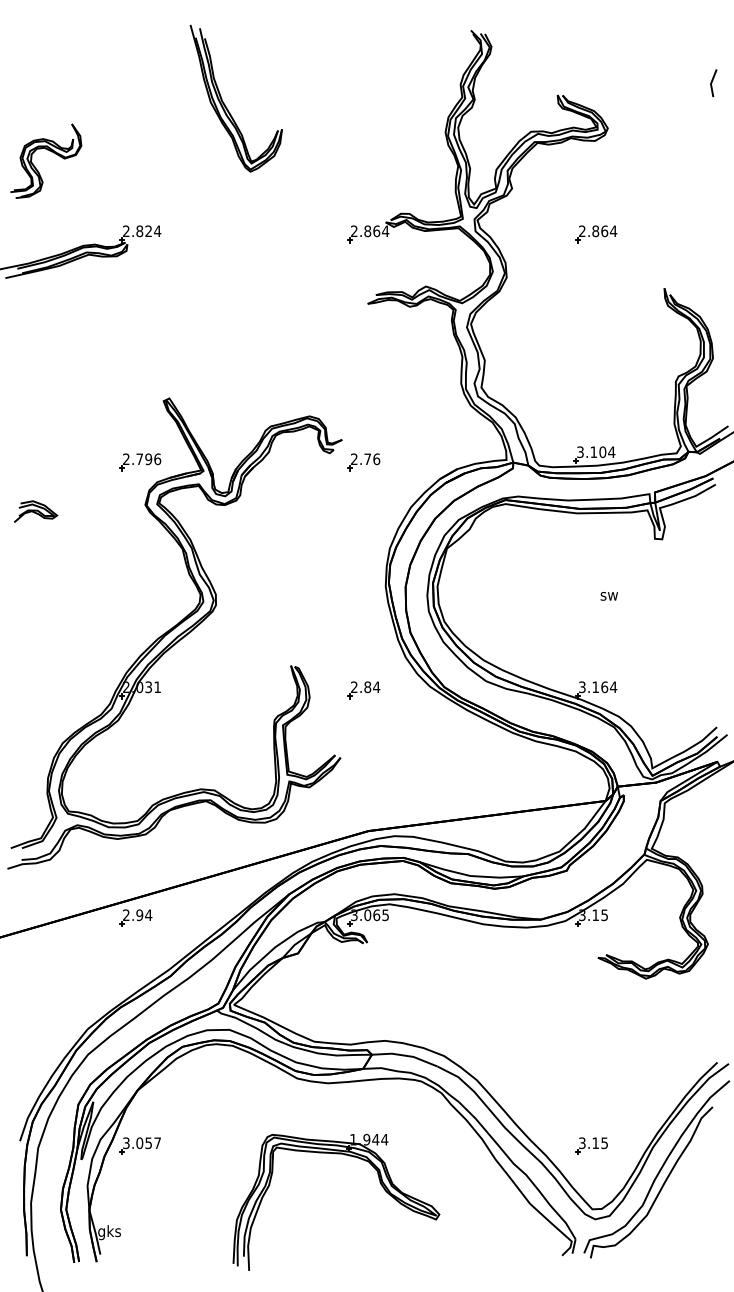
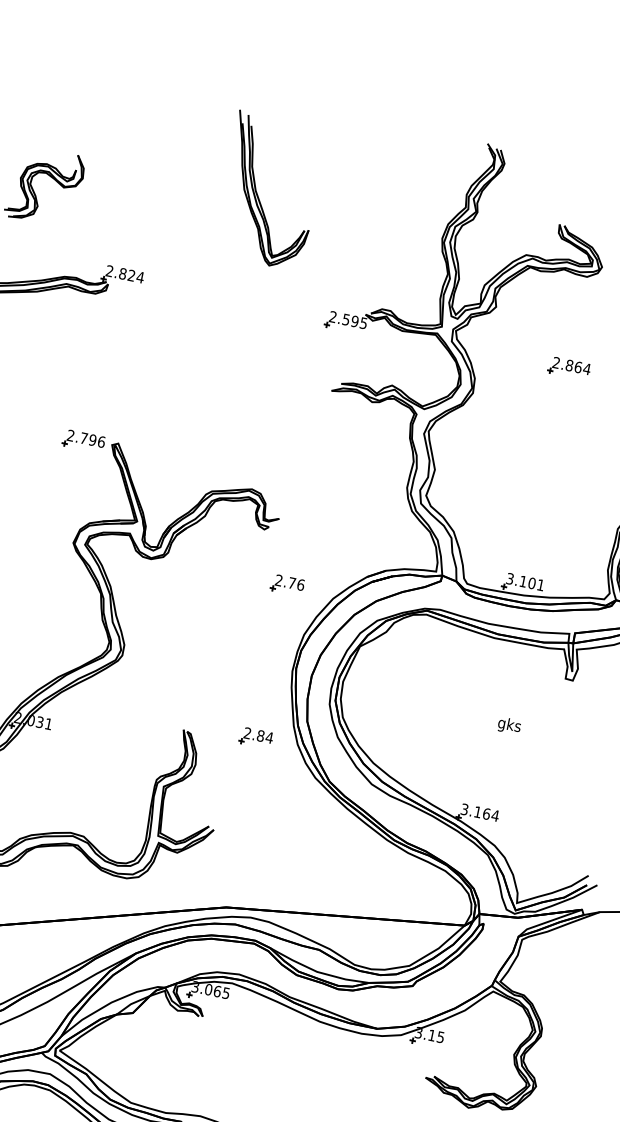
part: (225, 104) -> (258, 194), moved
text: (376, 231) -> (354, 321), 2.864 -> 2.595
text: (611, 451) -> (540, 584), 3.104 -> 3.101
part: (140, 462) -> (84, 441), moved
part: (363, 462) -> (287, 585), moved
text: (609, 595) -> (509, 725), sw -> gks
part: (363, 690) -> (255, 738), moved

